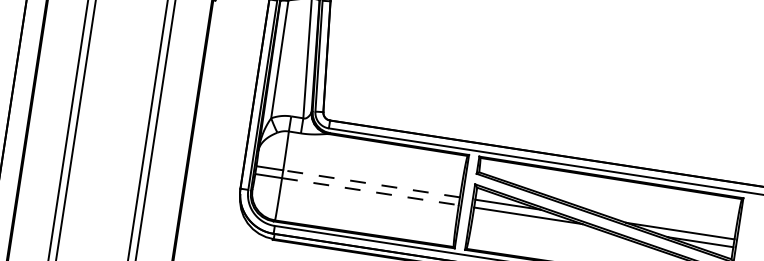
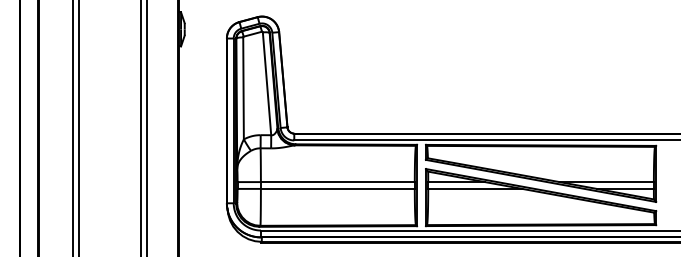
line: (371, 184) -> (337, 182), dashed -> solid
line: (370, 191) -> (337, 188), dashed -> solid

